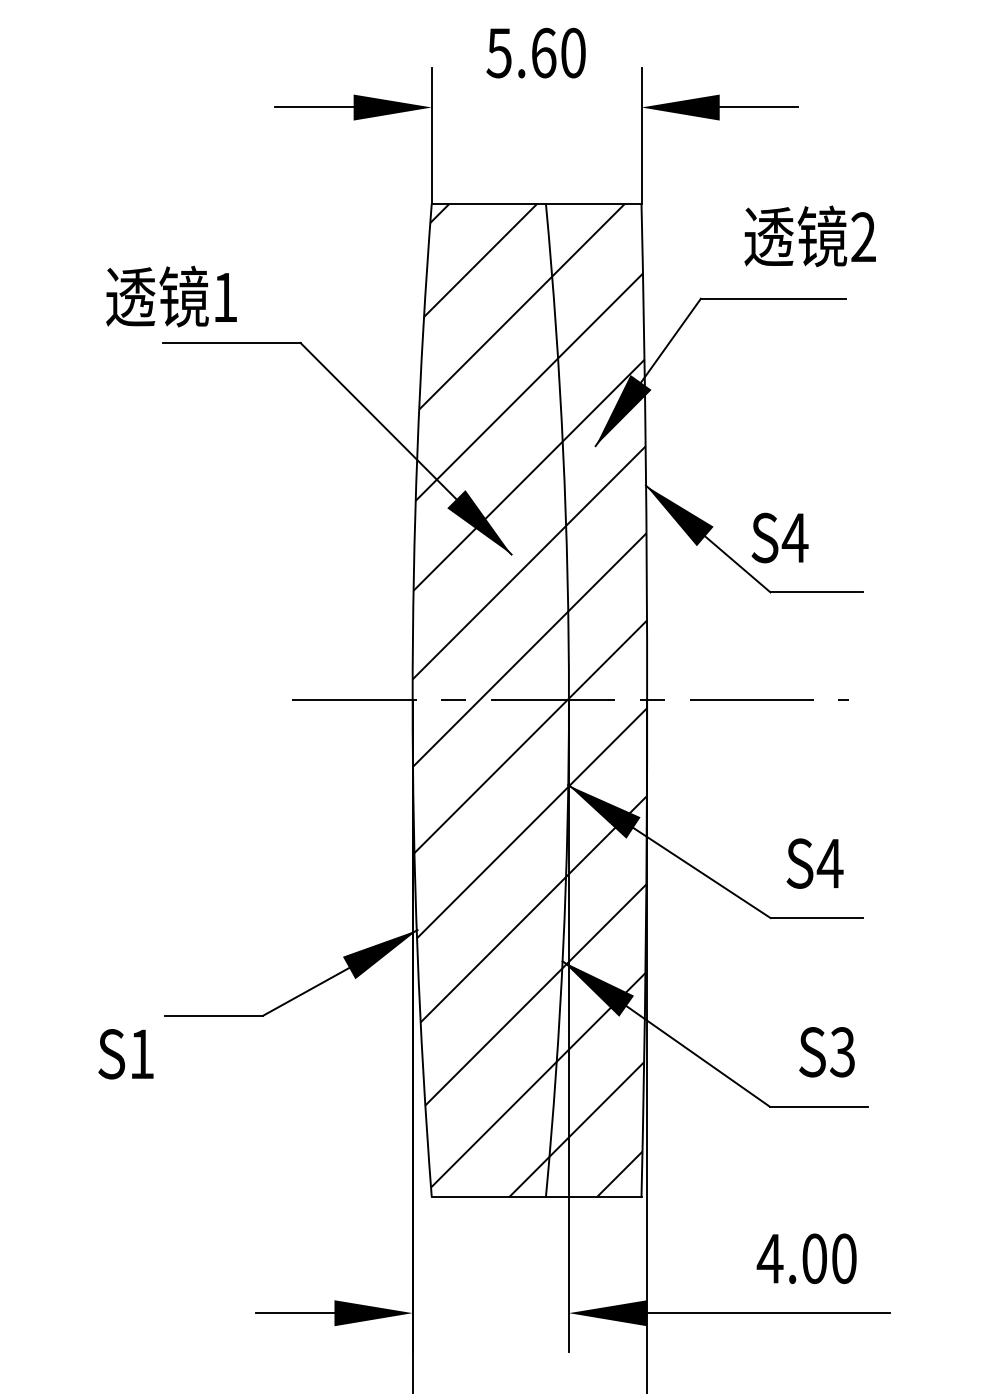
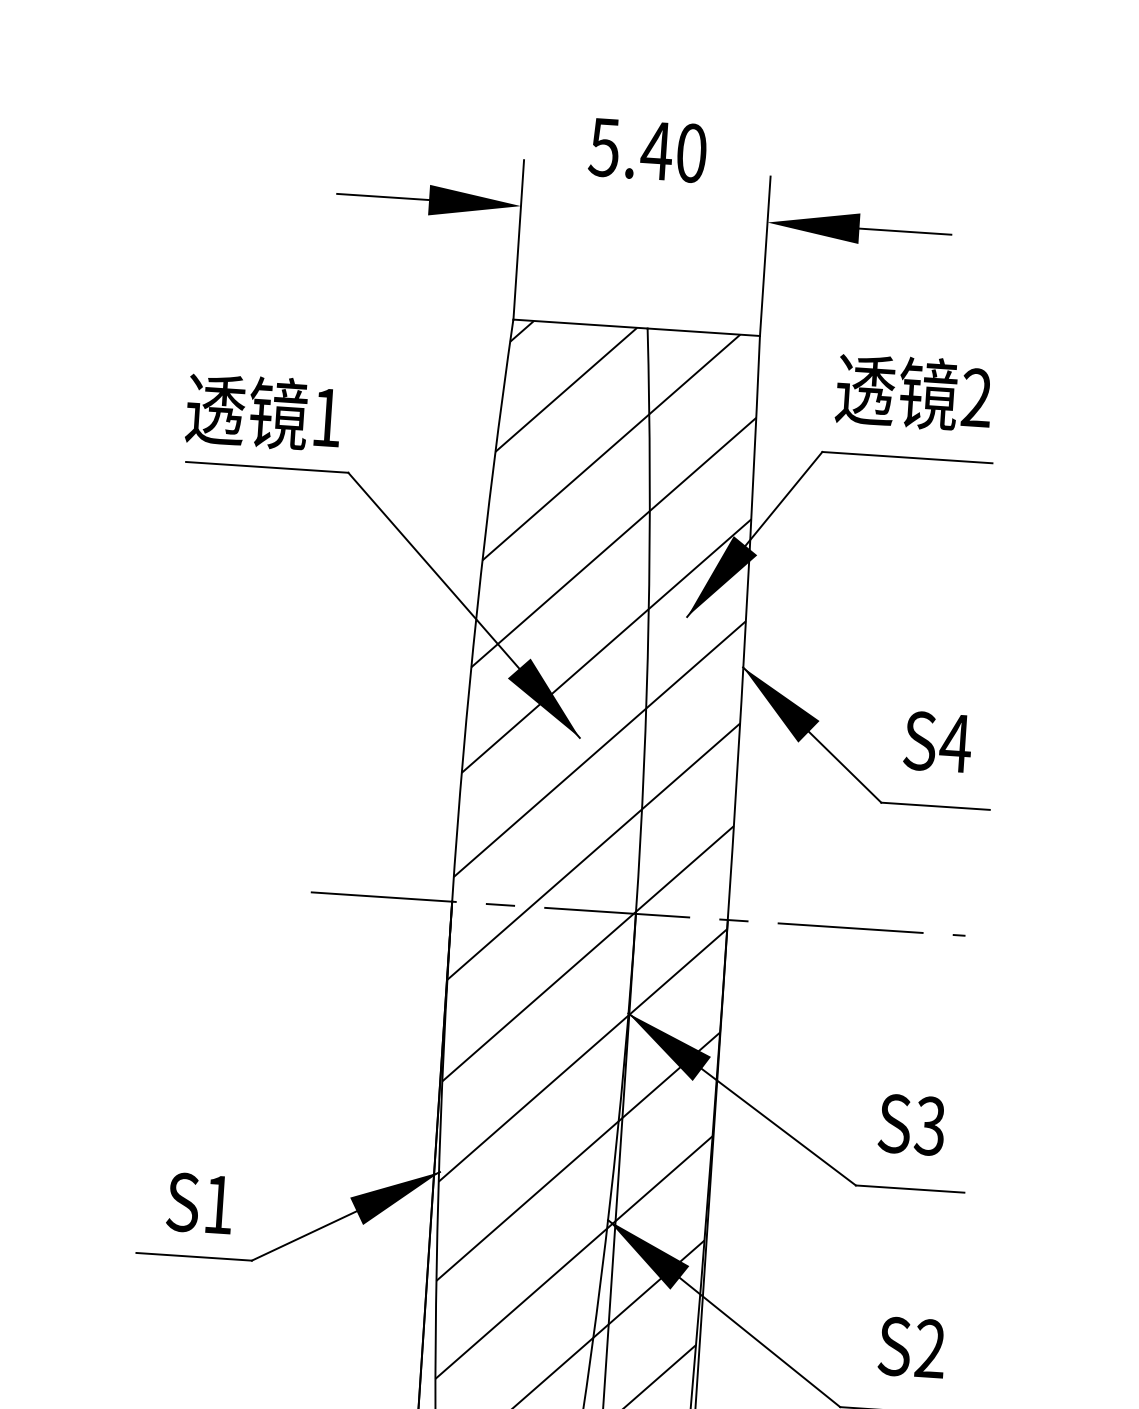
text: (543, 52) -> (656, 150), 5.60 -> 5.40
text: (809, 236) -> (913, 392), moved
text: (171, 296) -> (263, 412), moved
text: (779, 537) -> (937, 741), moved
text: (829, 863) -> (929, 1125), S4 -> S3
text: (842, 1052) -> (929, 1349), S3 -> S2
text: (125, 1054) -> (199, 1203), moved

